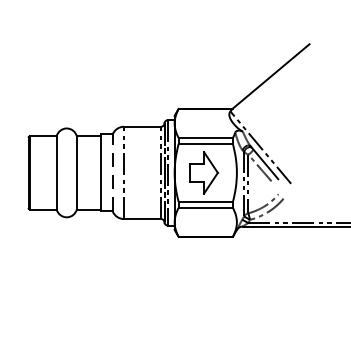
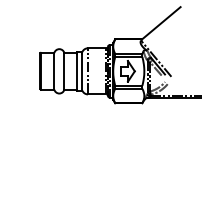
line: (113, 175) -> (82, 72), dashed -> solid

